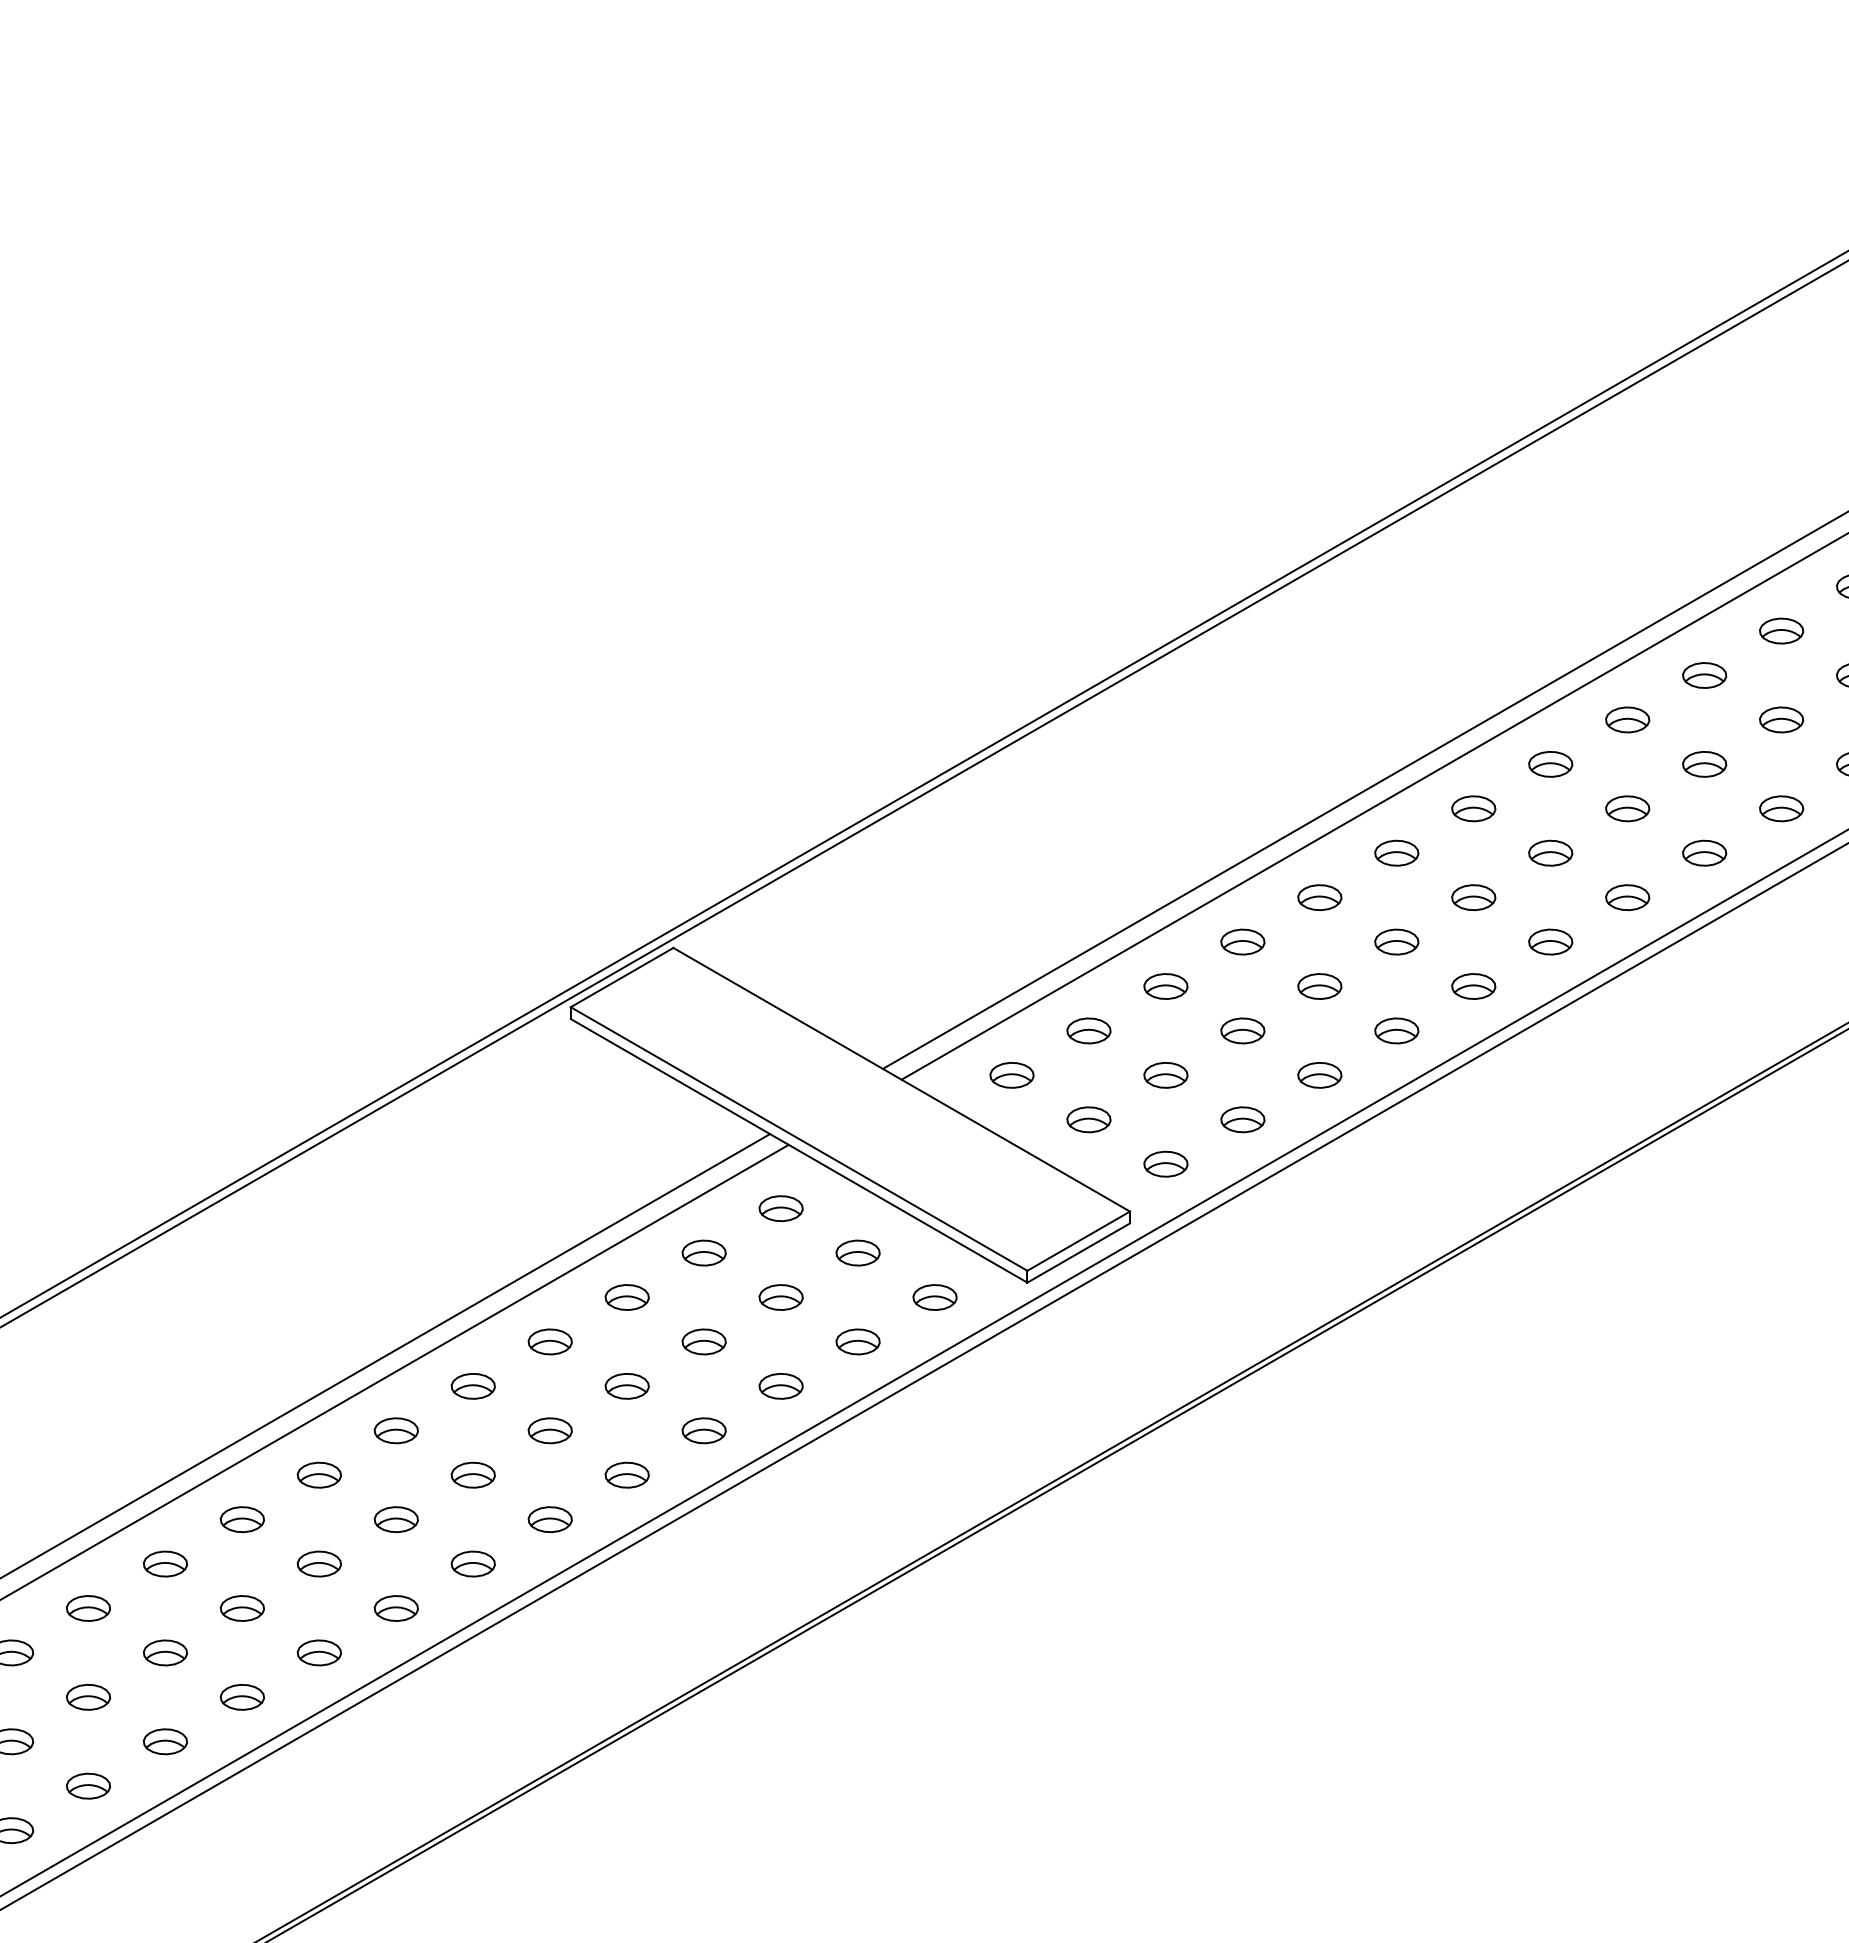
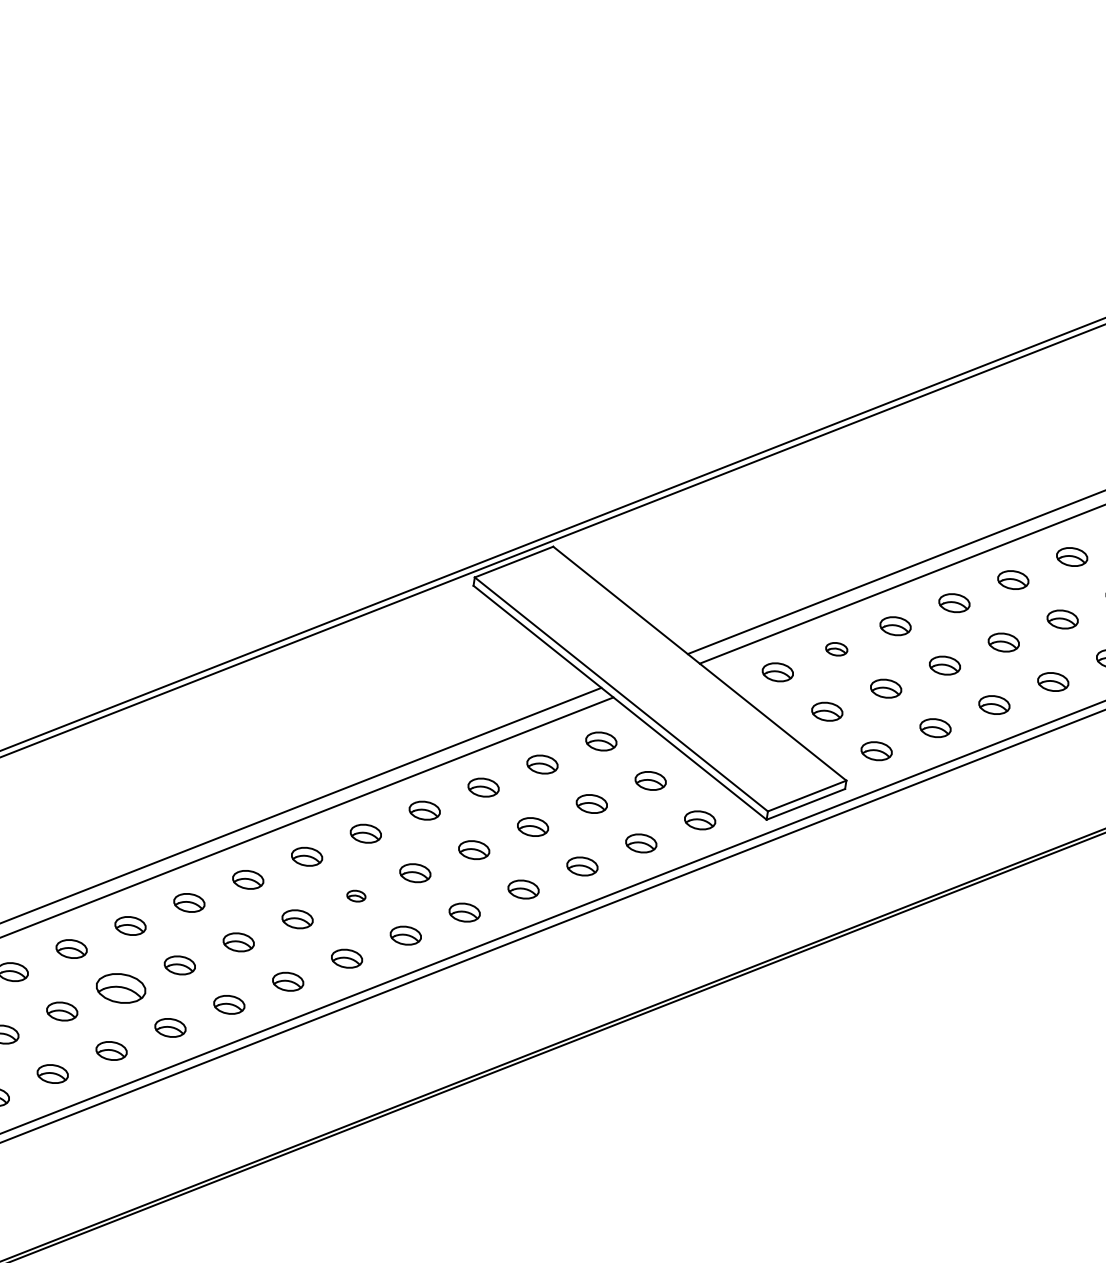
part: (1088, 1030) -> (836, 648), size x0.7
part: (472, 1474) -> (355, 895), size x0.6
part: (165, 1652) -> (121, 988), size x1.6

